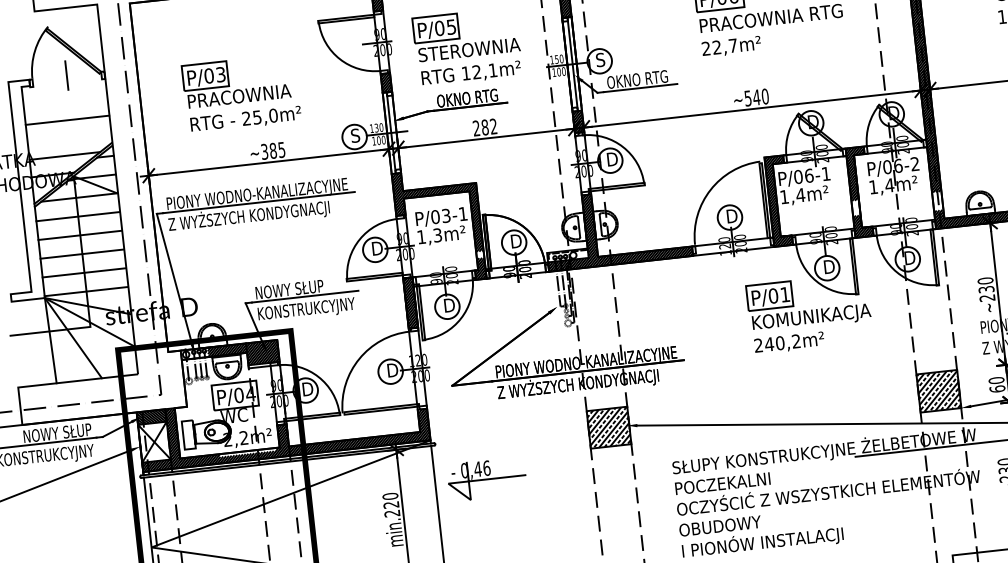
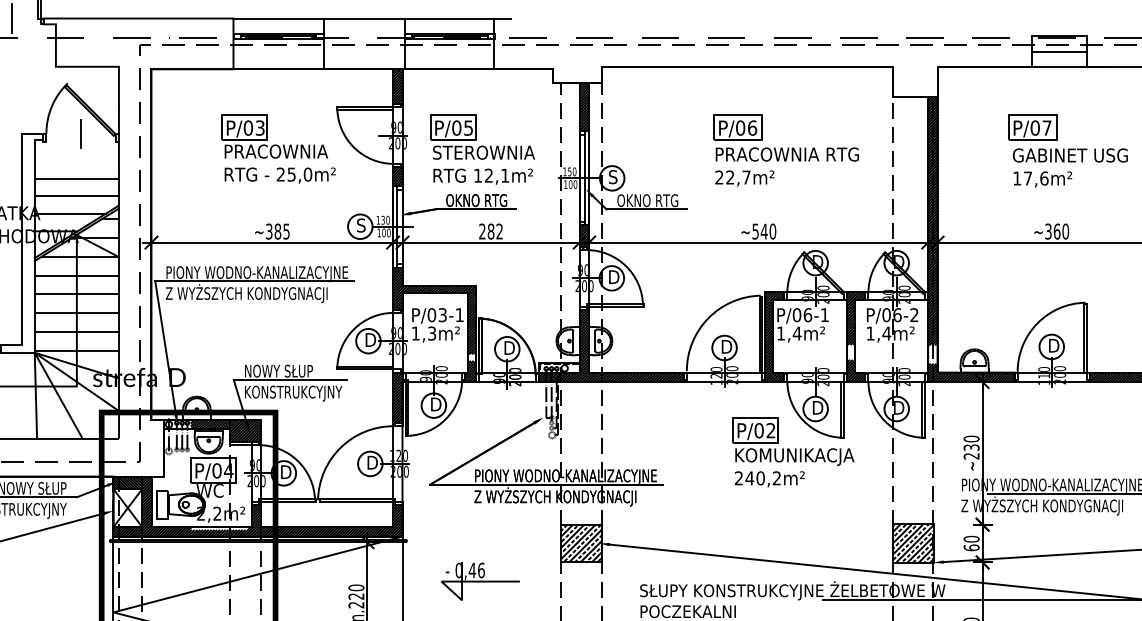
part: (241, 92) -> (278, 148), moved
line: (69, 138) -> (76, 196), added
text: (784, 294) -> (770, 430), P/01 -> P/02
part: (487, 479) -> (480, 581), moved

